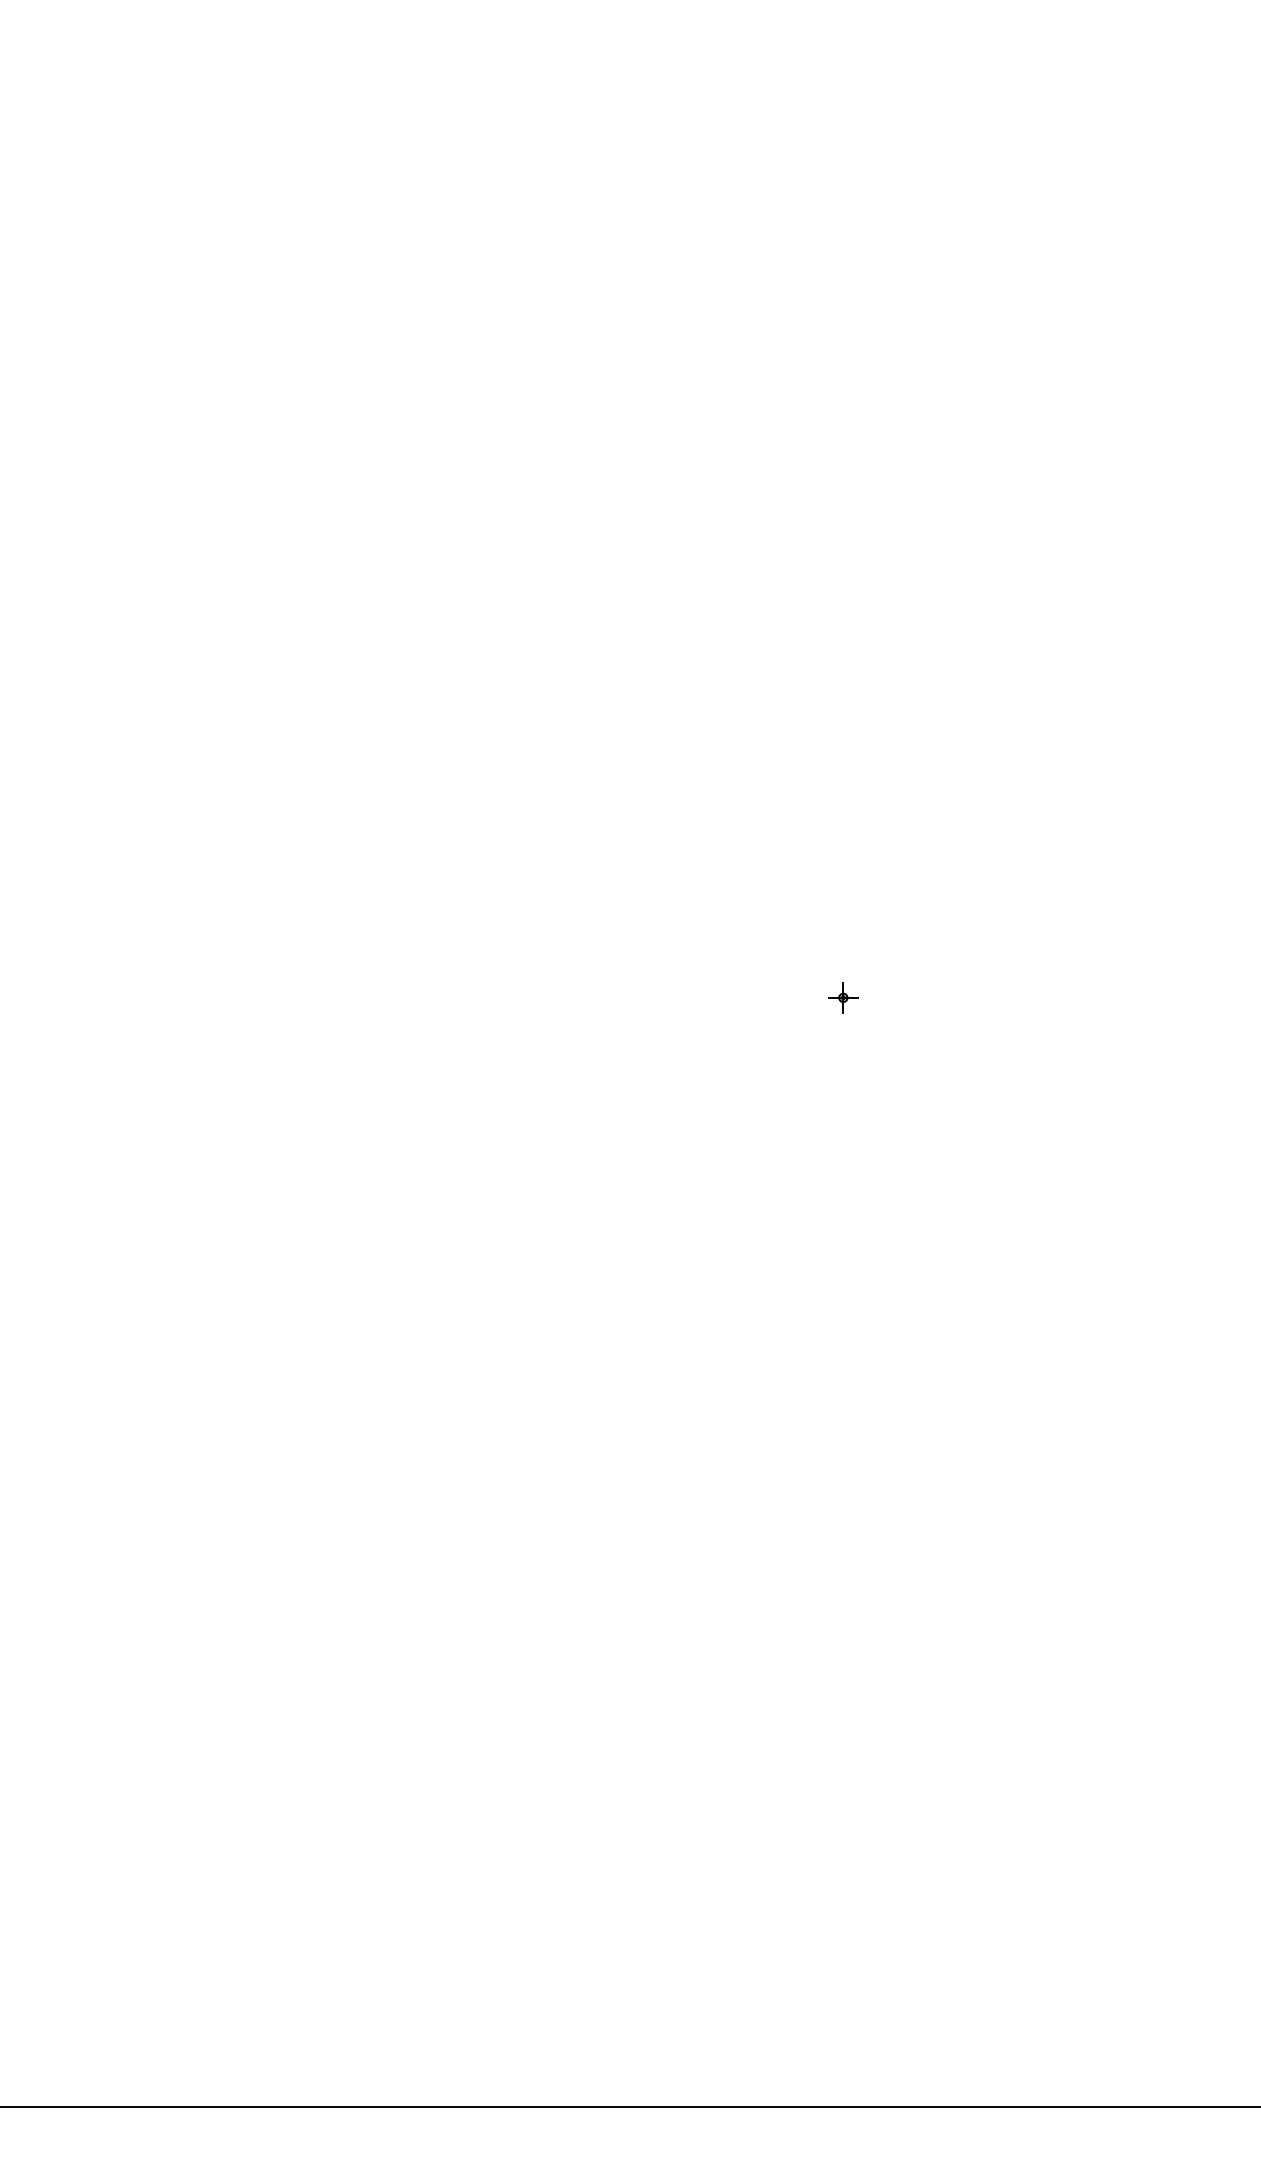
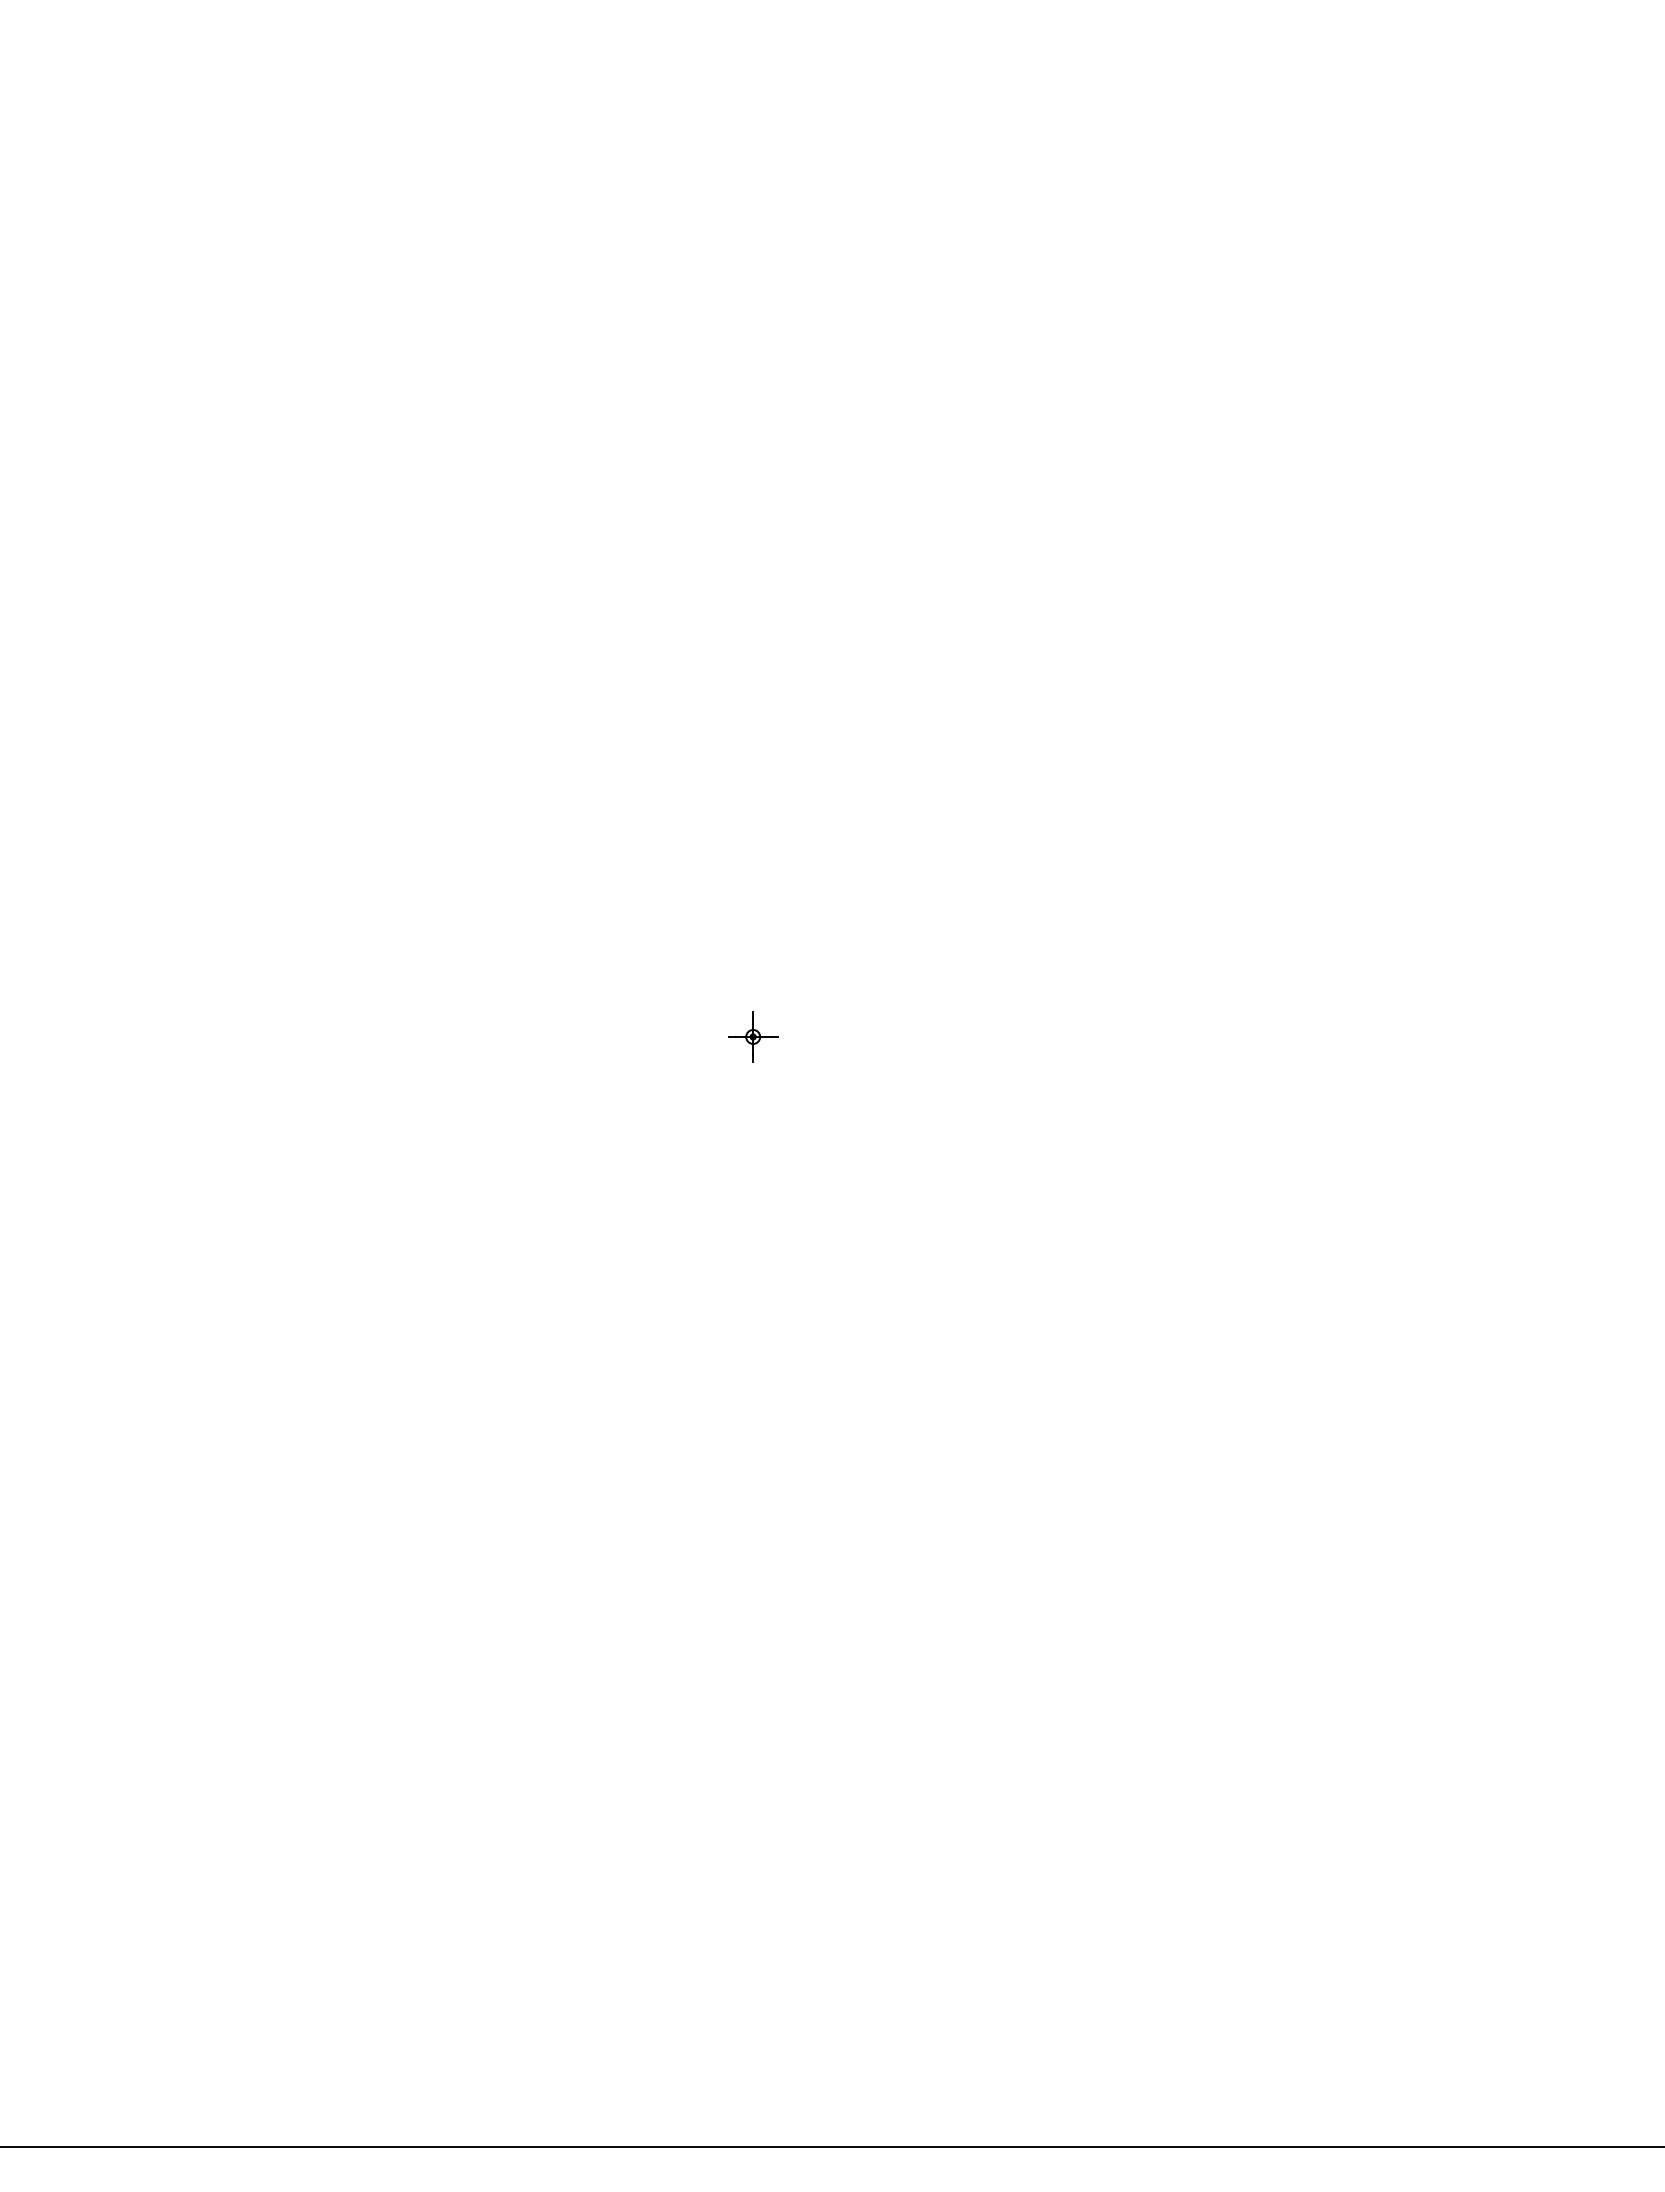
part: (843, 997) -> (753, 1036), size x1.67

